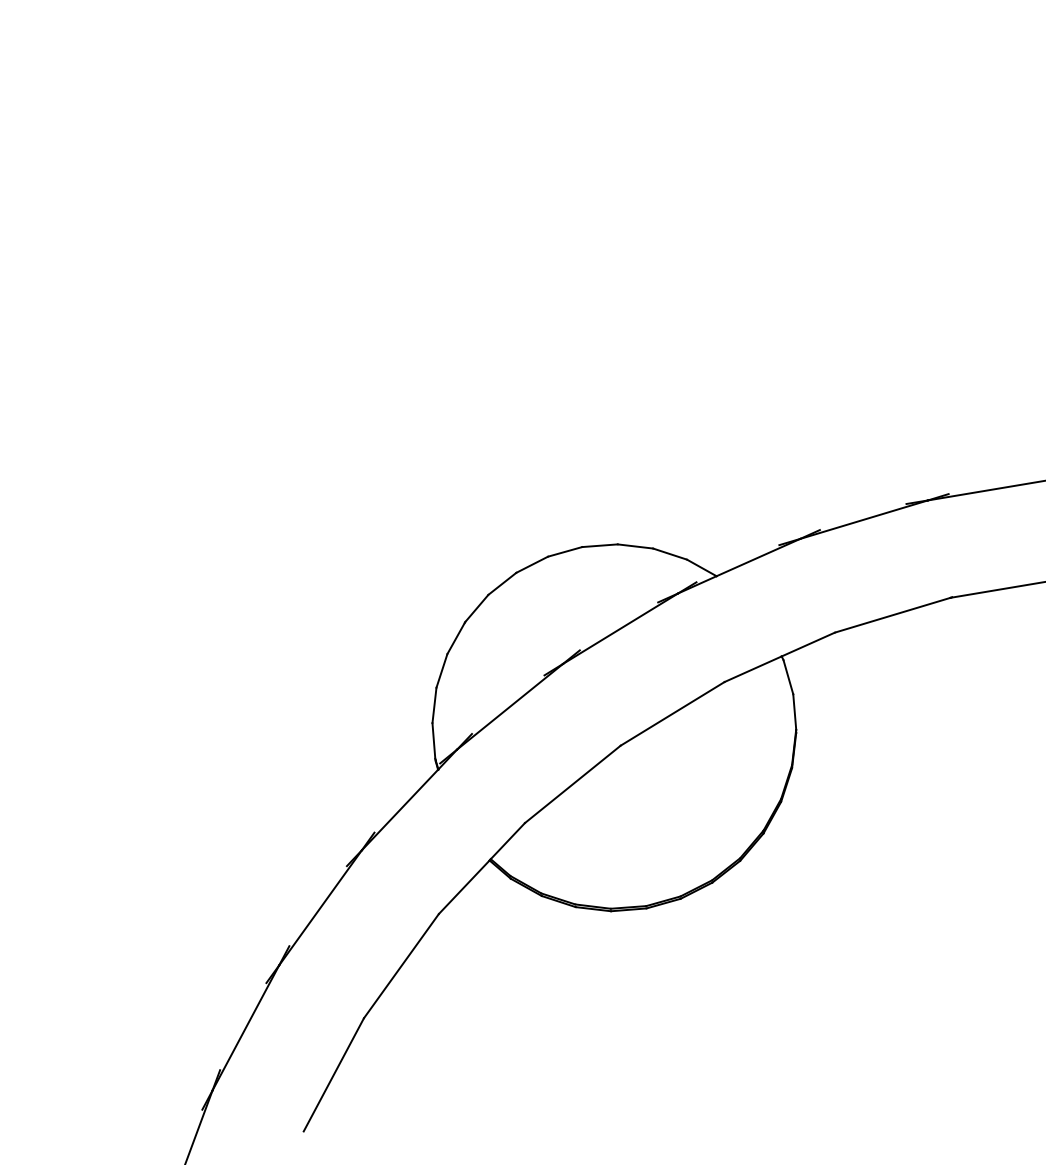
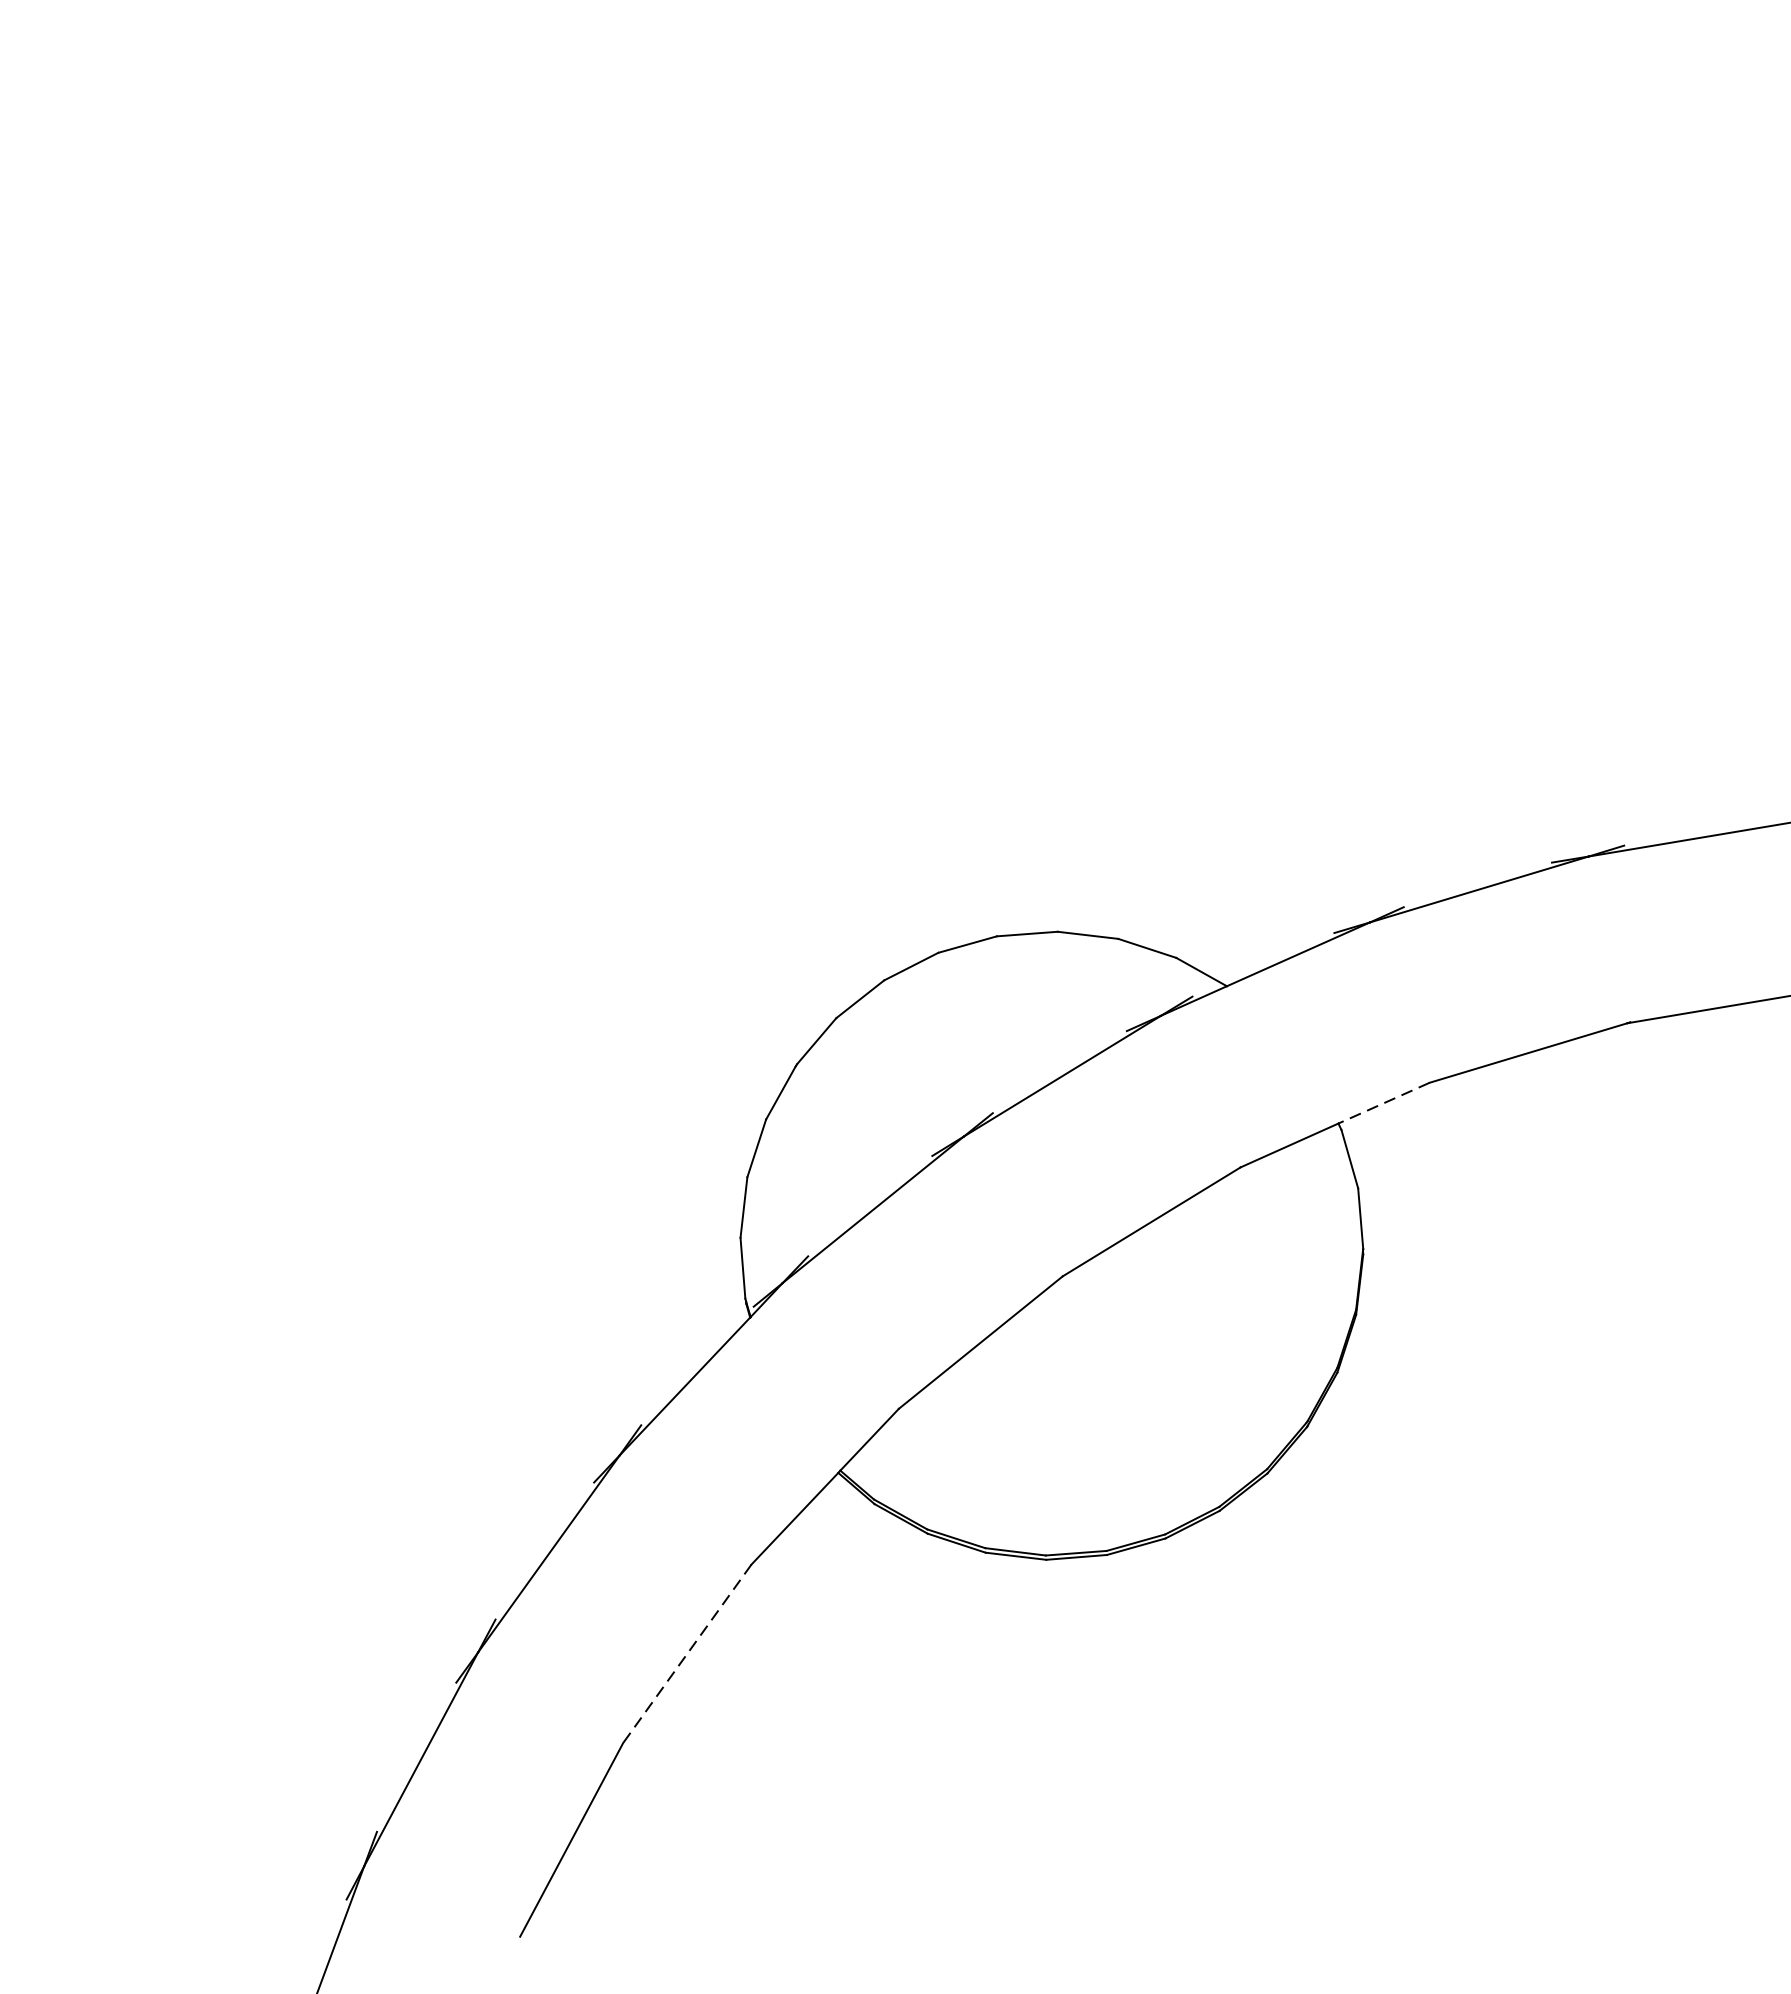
line: (807, 644) -> (1382, 1103), solid -> dashed
line: (401, 966) -> (687, 1654), solid -> dashed

